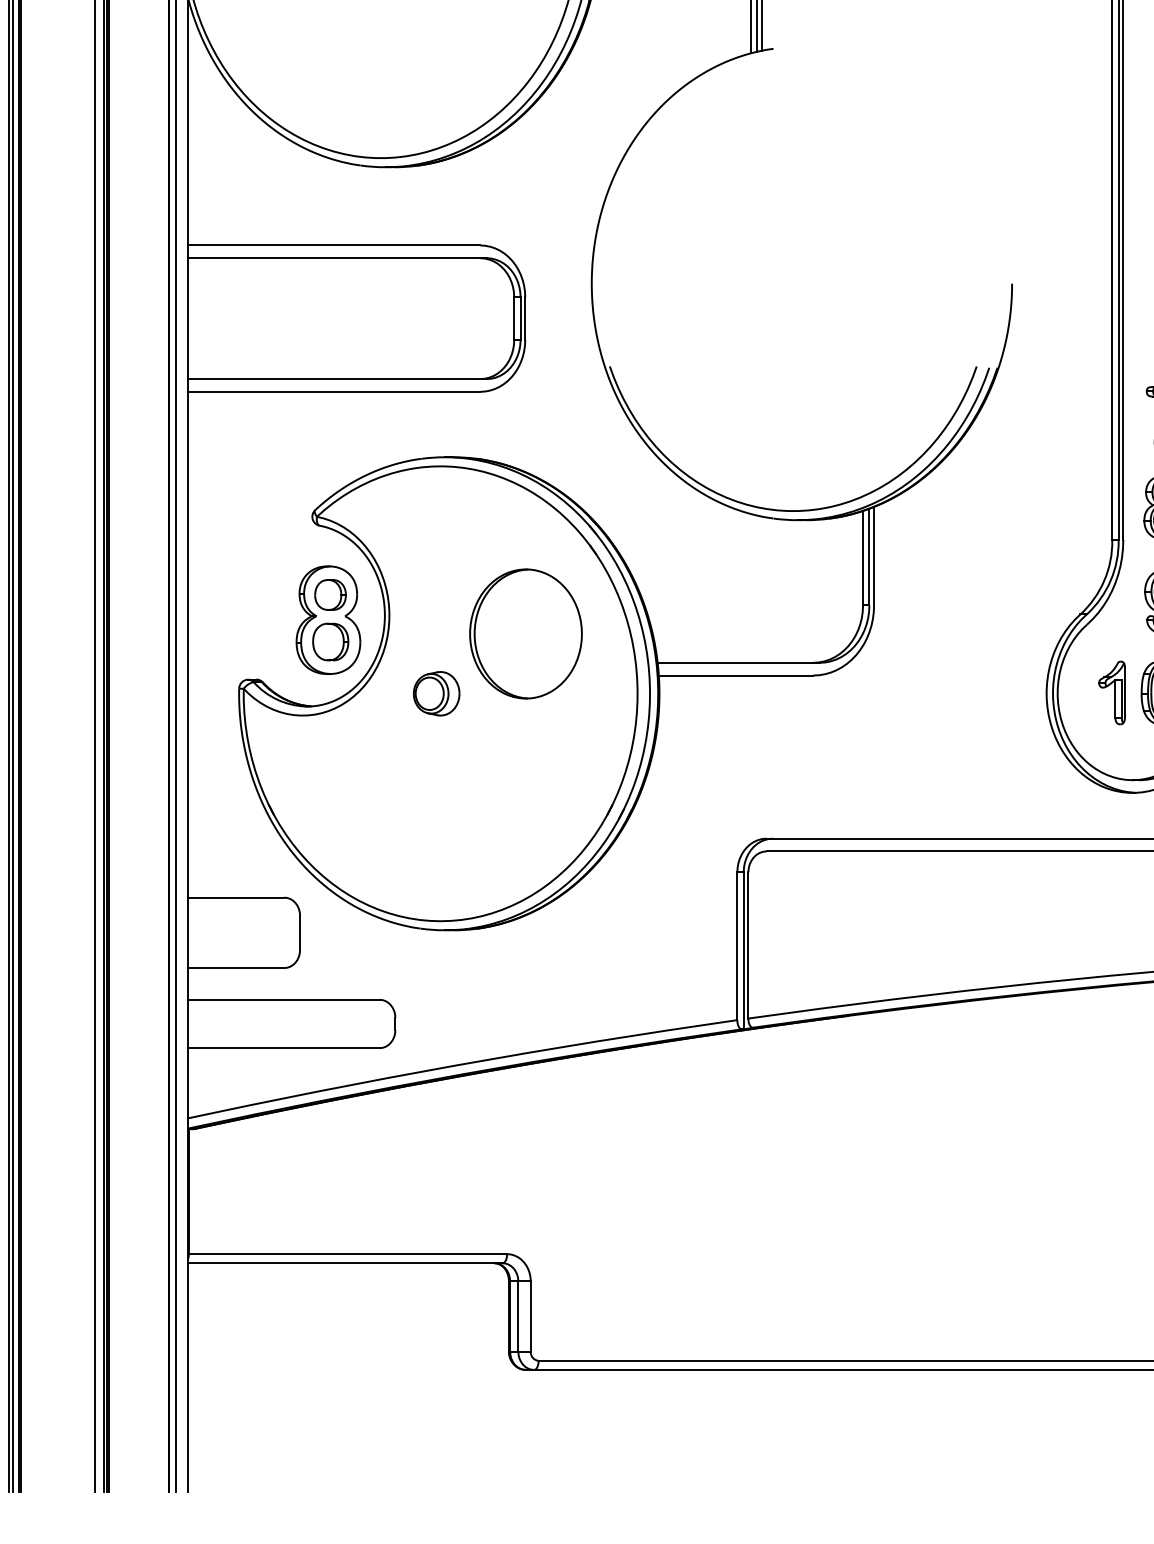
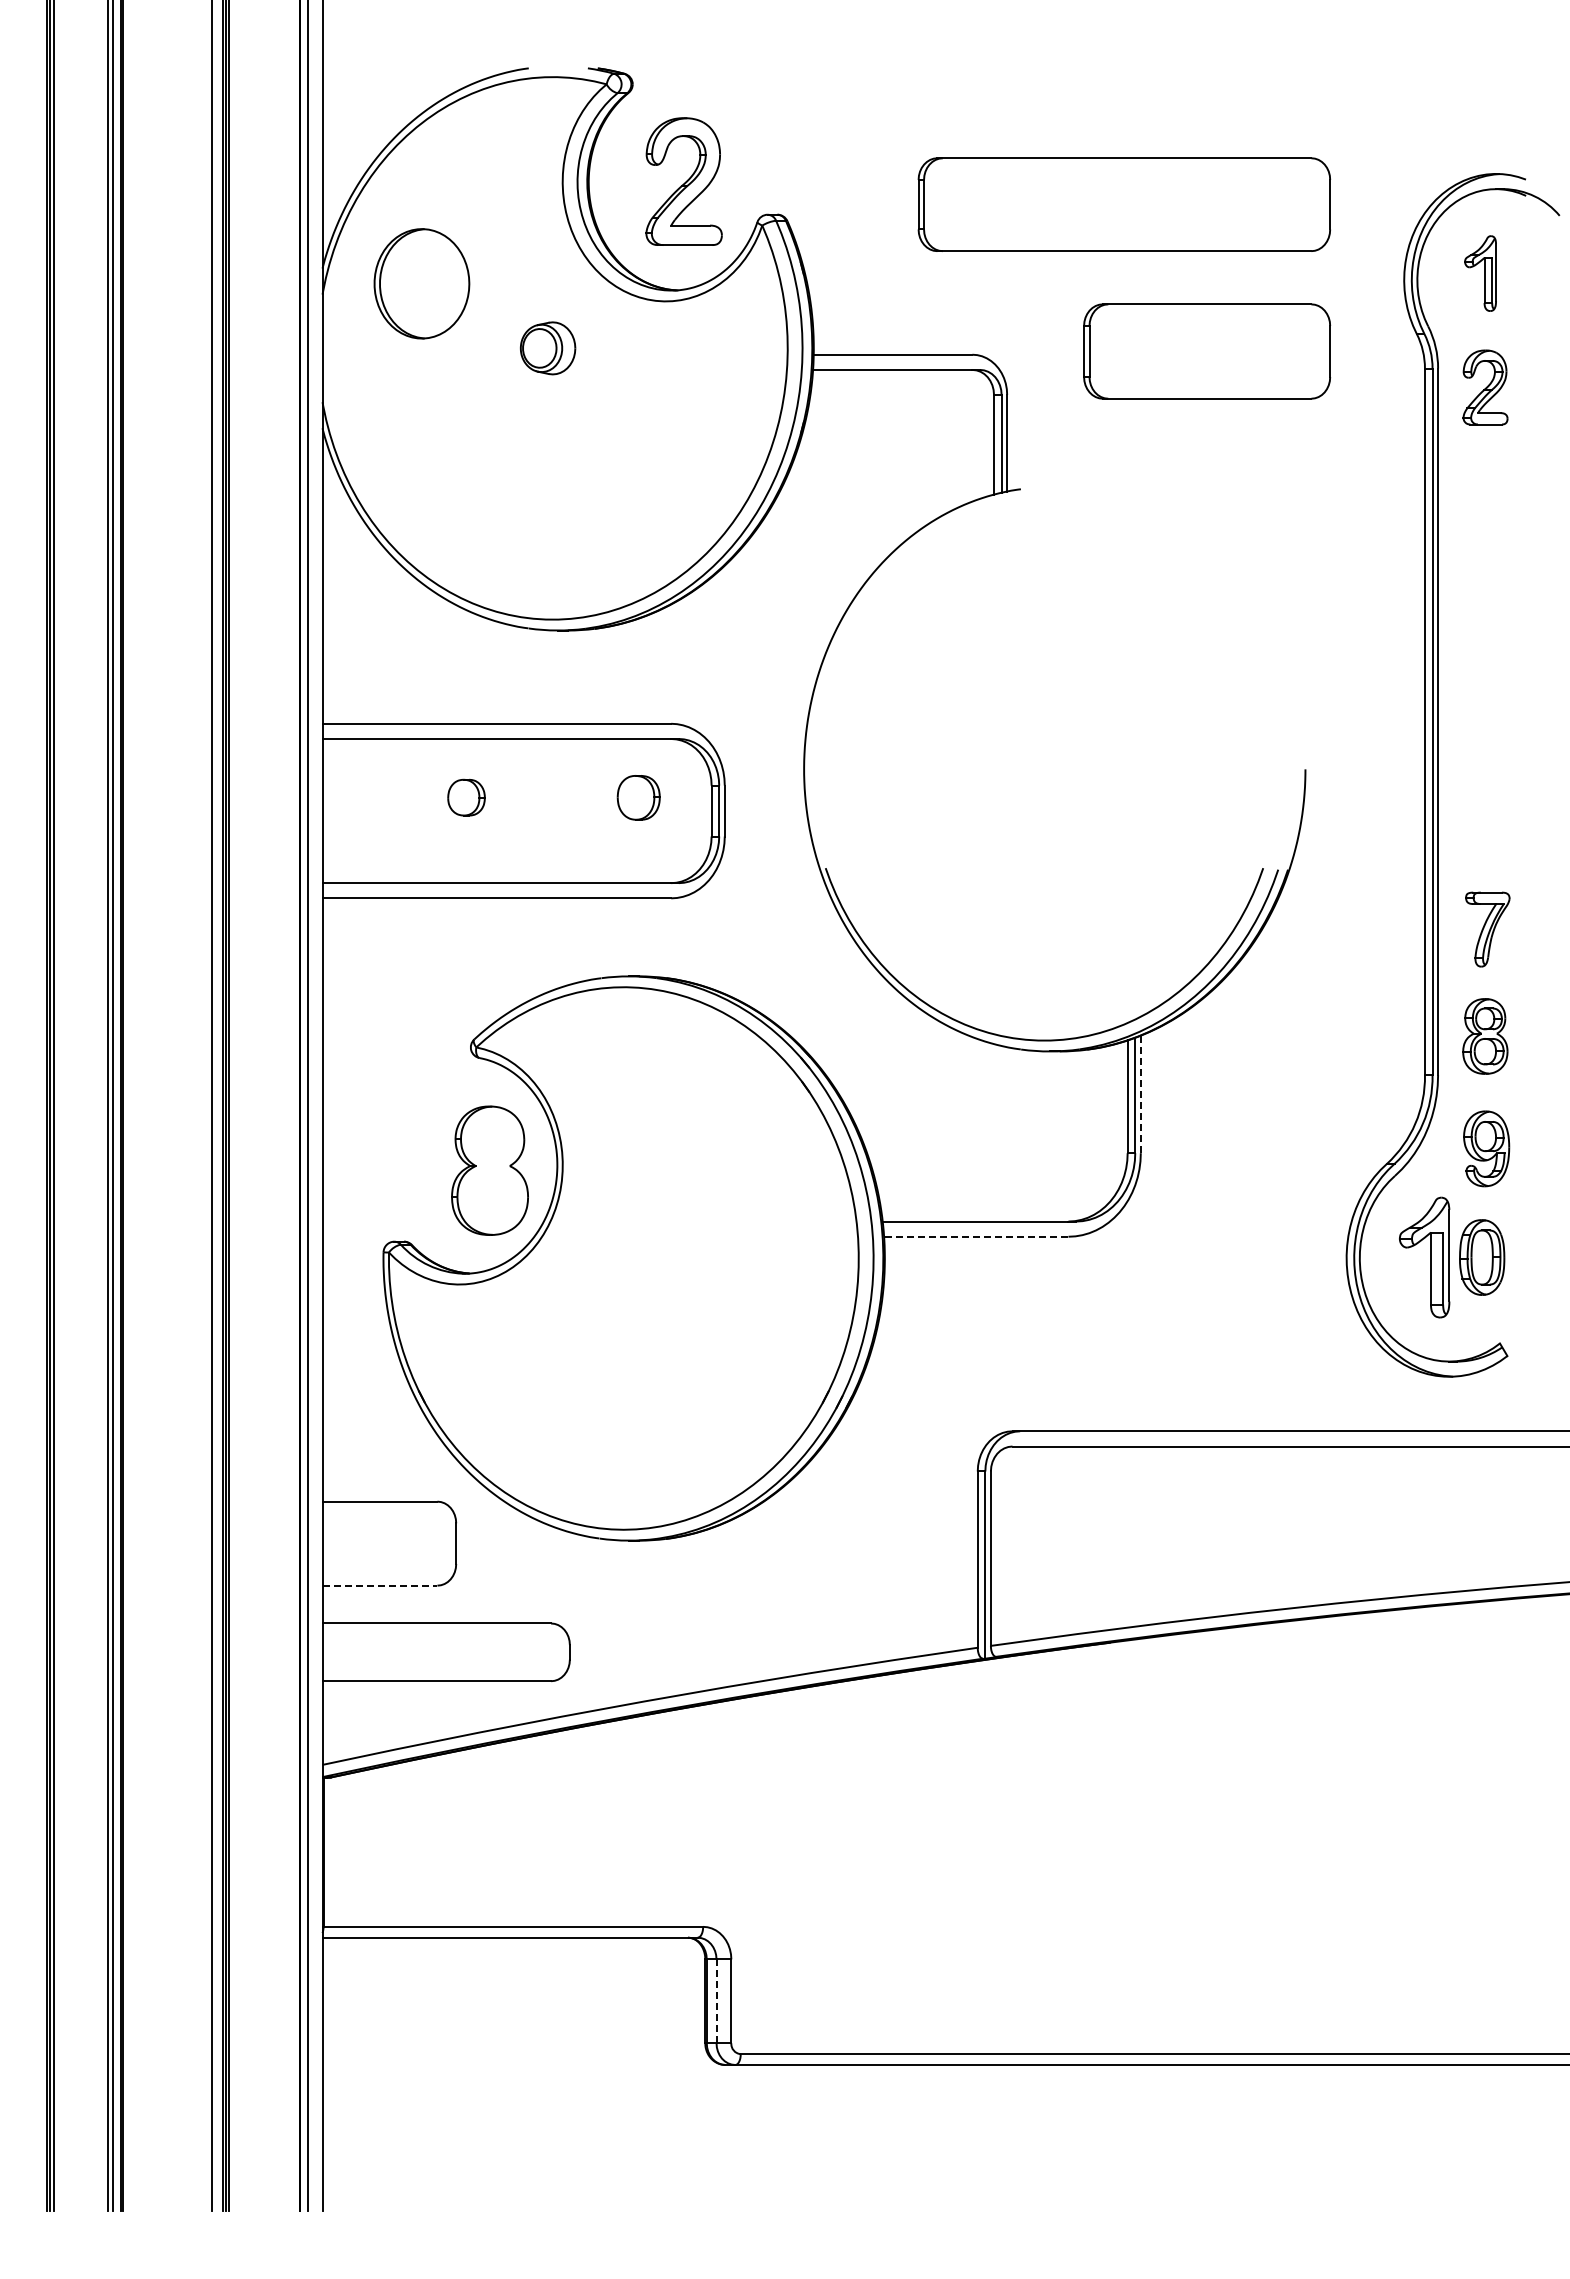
line: (873, 556) -> (1140, 1094), solid -> dashed
part: (330, 594) -> (466, 797), moved
part: (525, 634) -> (725, 1187), removed
part: (330, 641) -> (638, 797), moved
line: (735, 675) -> (975, 1236), solid -> dashed
part: (1111, 692) -> (1424, 1257), size x1.6
part: (436, 693) -> (619, 1258), removed
line: (236, 967) -> (380, 1585), solid -> dashed
line: (518, 1316) -> (716, 2001), solid -> dashed

